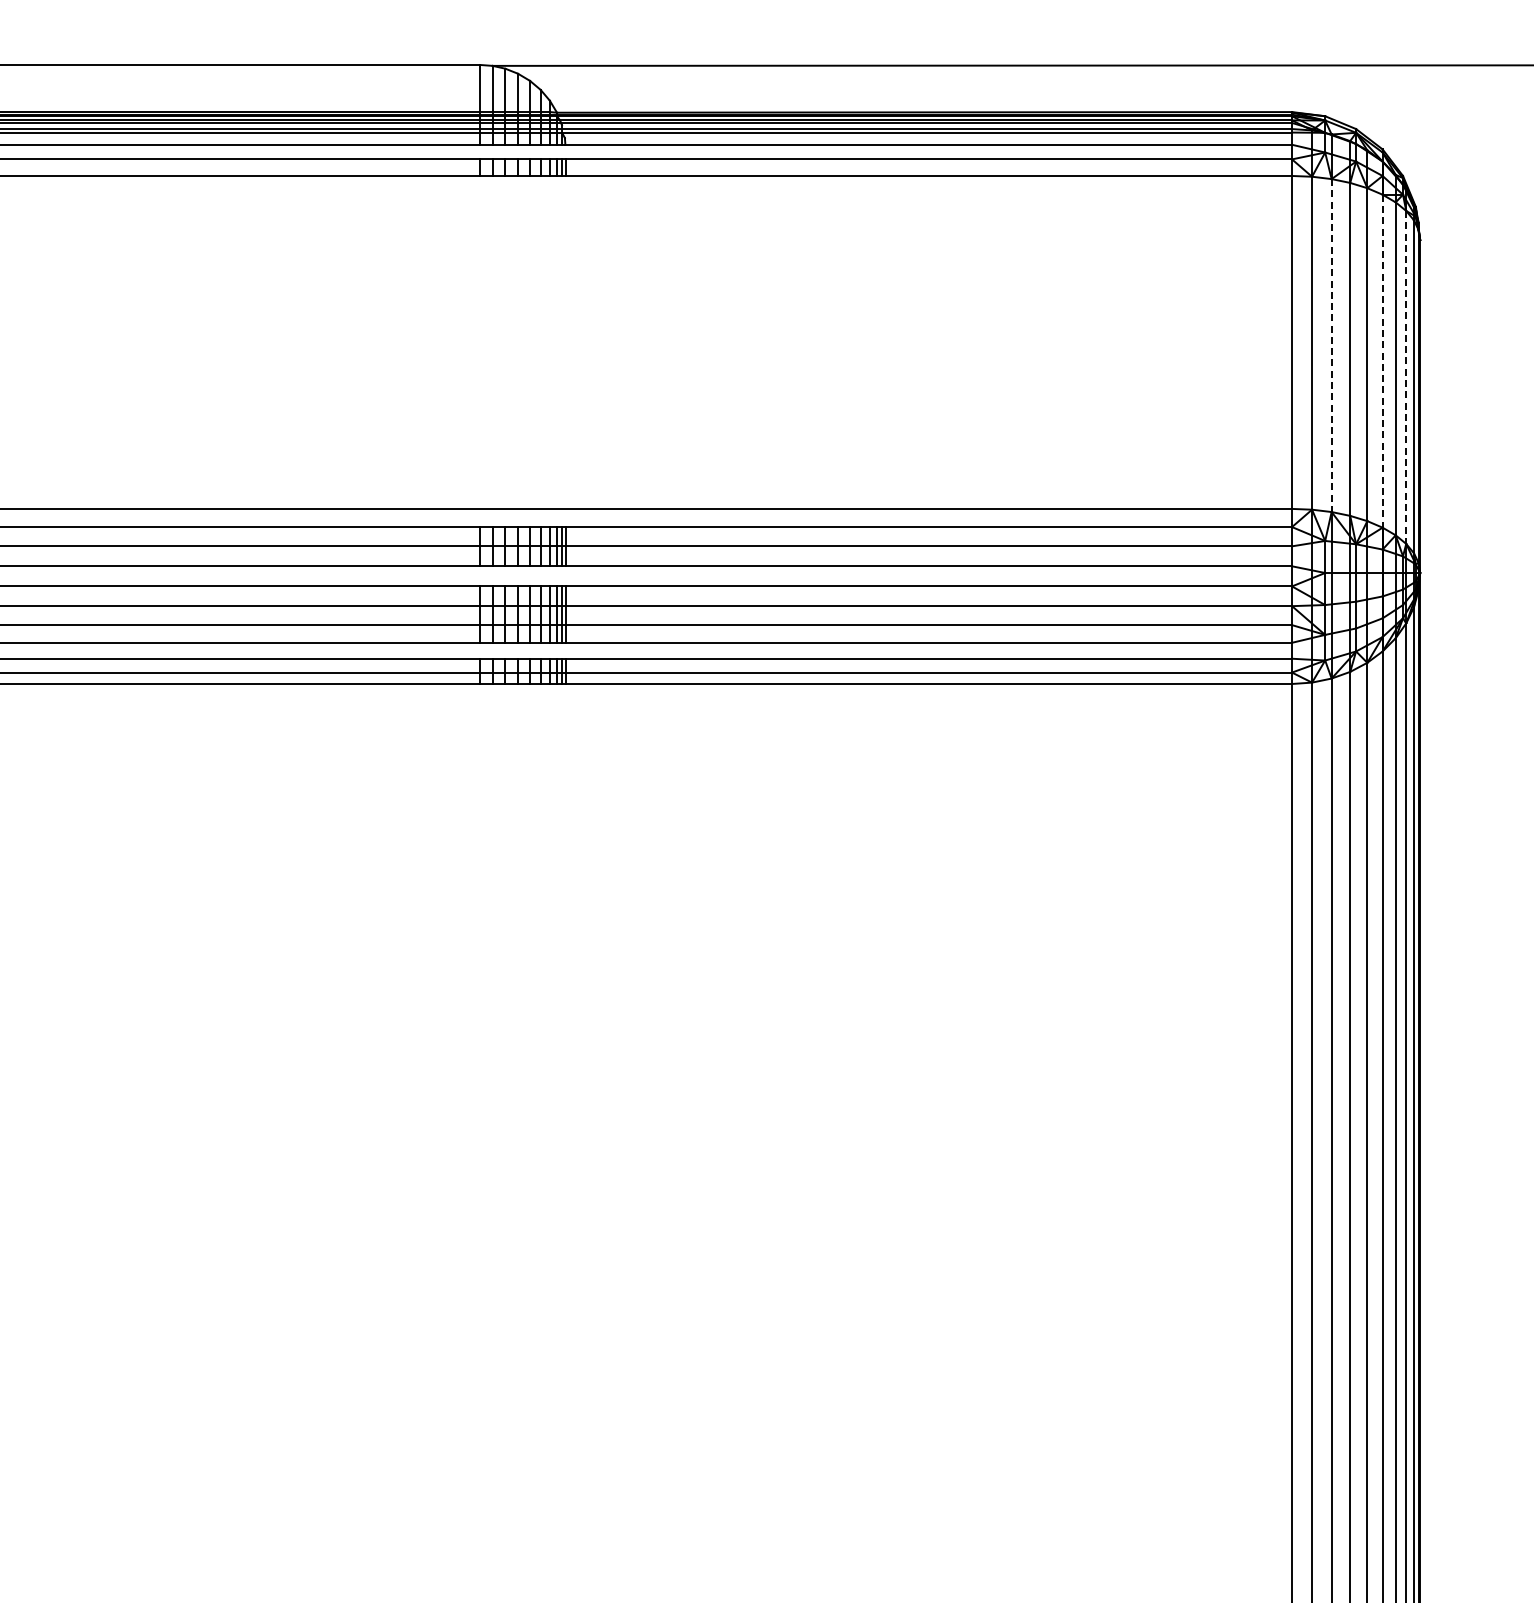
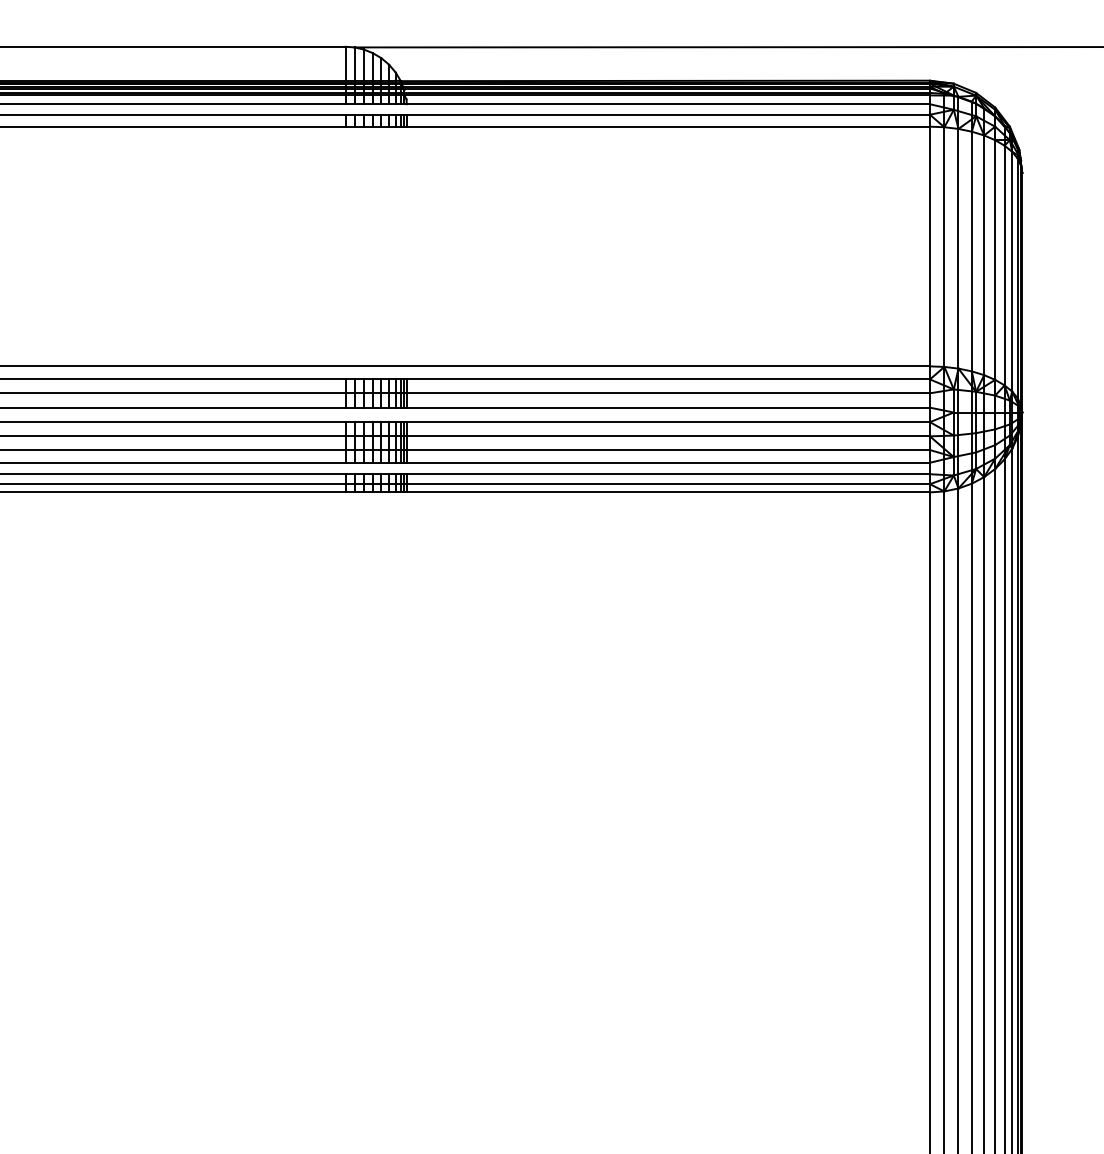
line: (1331, 346) -> (958, 249), dashed -> solid
line: (1382, 361) -> (995, 260), dashed -> solid
line: (1406, 377) -> (1012, 271), dashed -> solid

